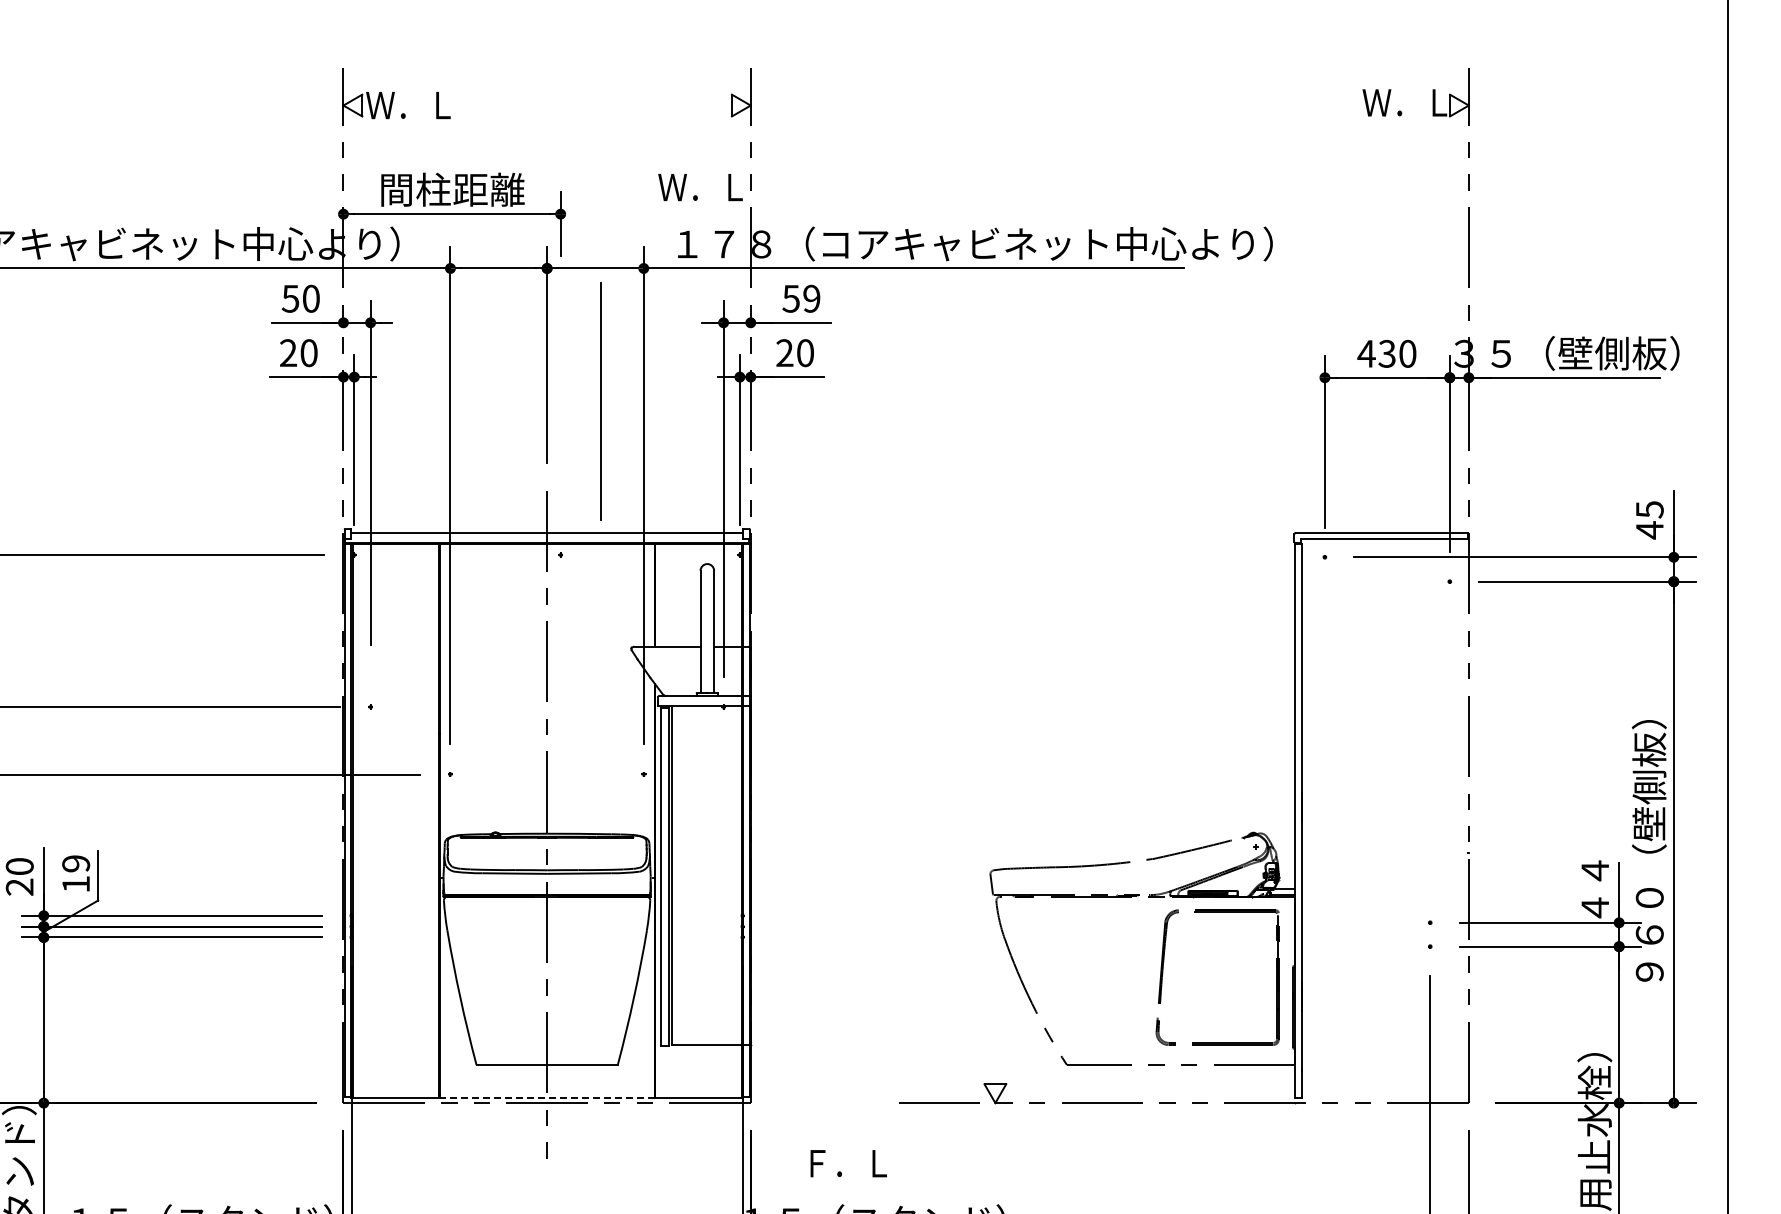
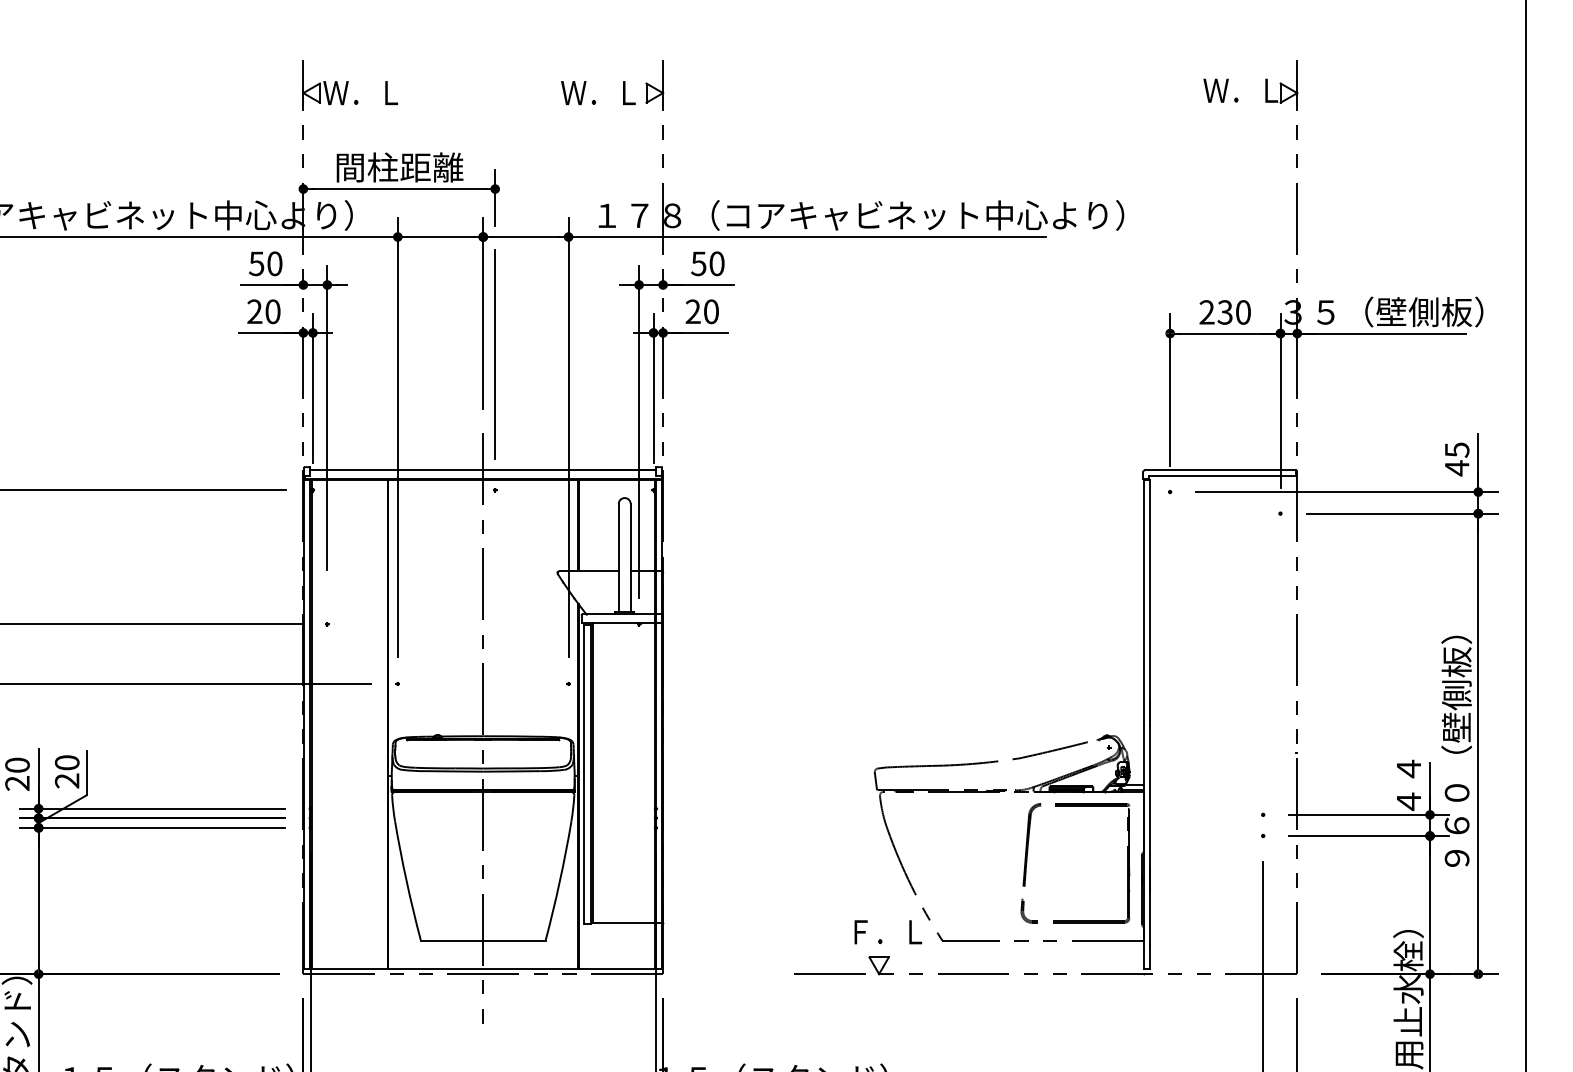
text: (700, 187) -> (598, 93), moved
text: (811, 298) -> (716, 263), 59 -> 50
text: (1366, 353) -> (1206, 312), 430 -> 230
line: (600, 401) -> (495, 354), moved
text: (76, 873) -> (67, 771), 19 -> 20
line: (547, 1097) -> (483, 969), dashed -> solid
text: (848, 1163) -> (888, 932), moved

